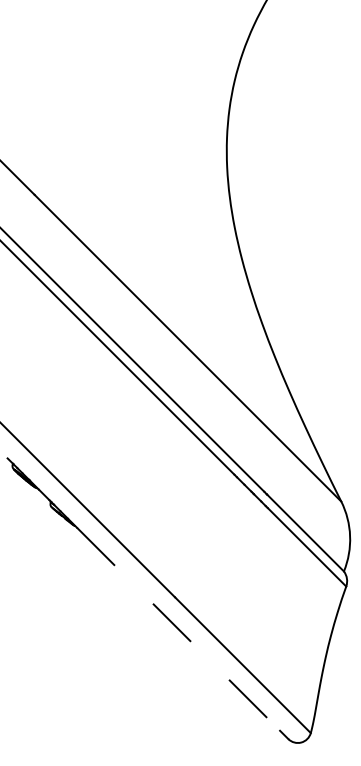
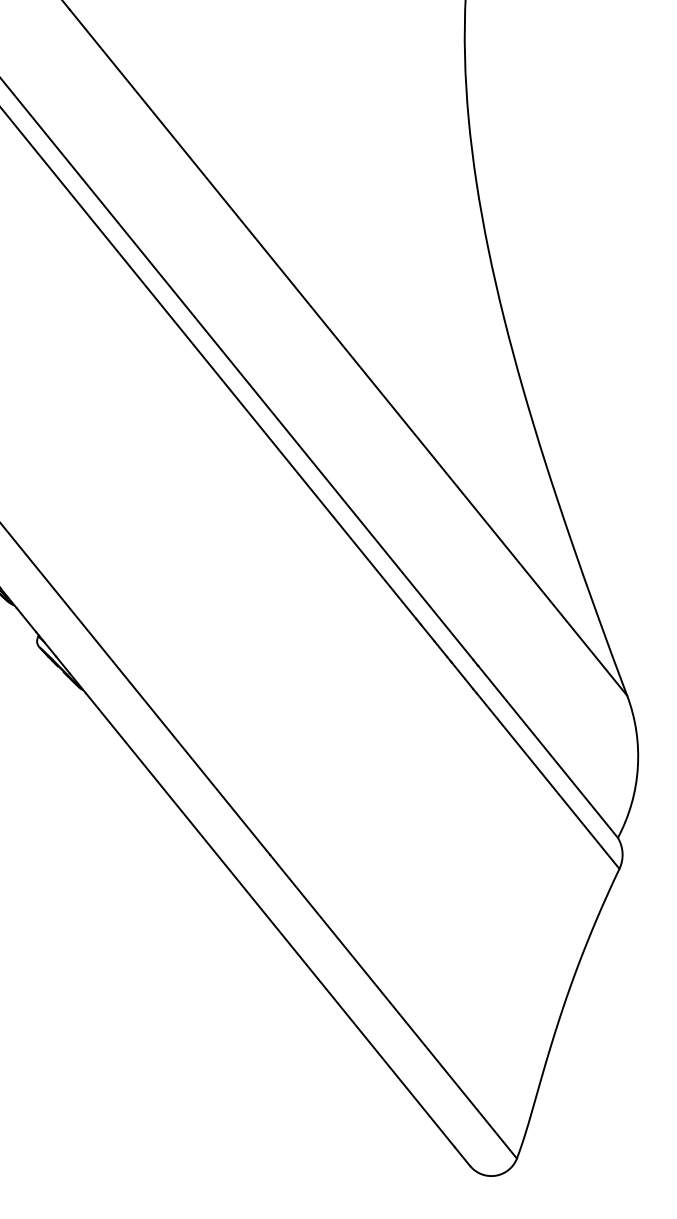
line: (178, 629) -> (270, 920), dashed -> solid

